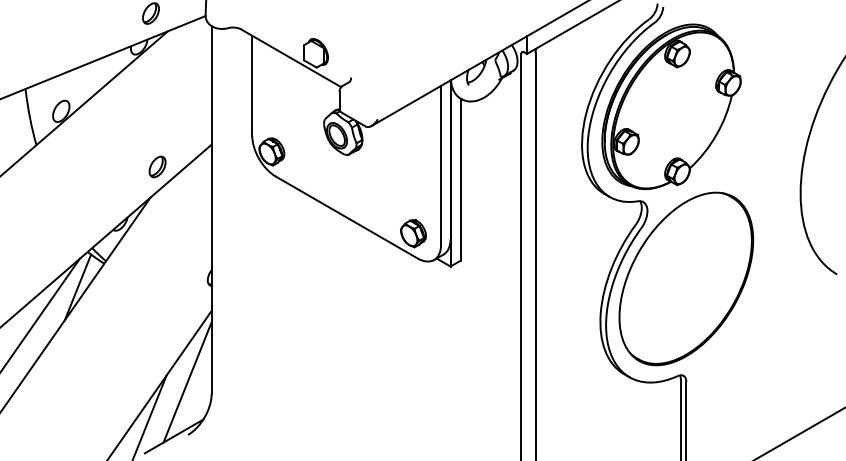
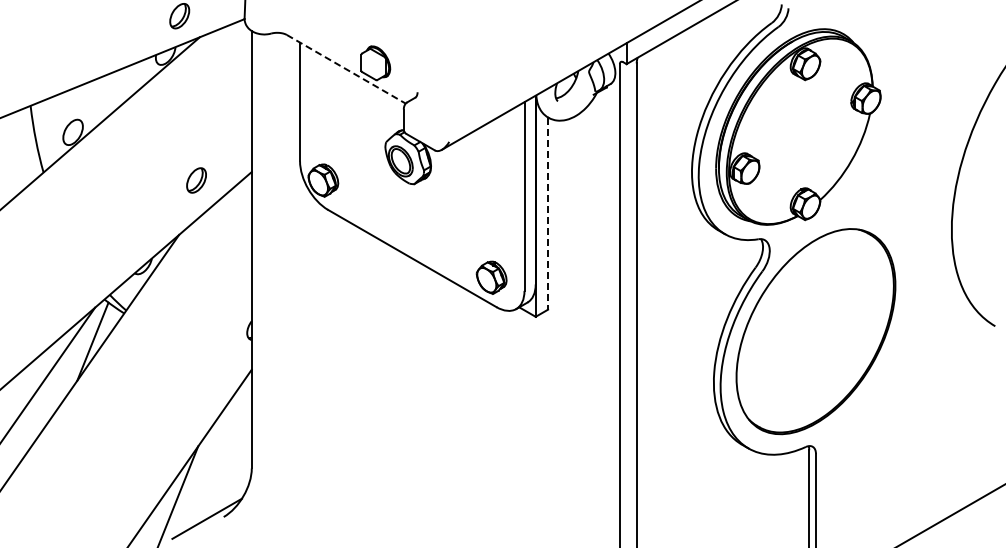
line: (291, 58) -> (346, 69), solid -> dashed
part: (157, 166) -> (196, 180), moved
line: (461, 180) -> (548, 214), solid -> dashed
line: (186, 382) -> (222, 454), removed

